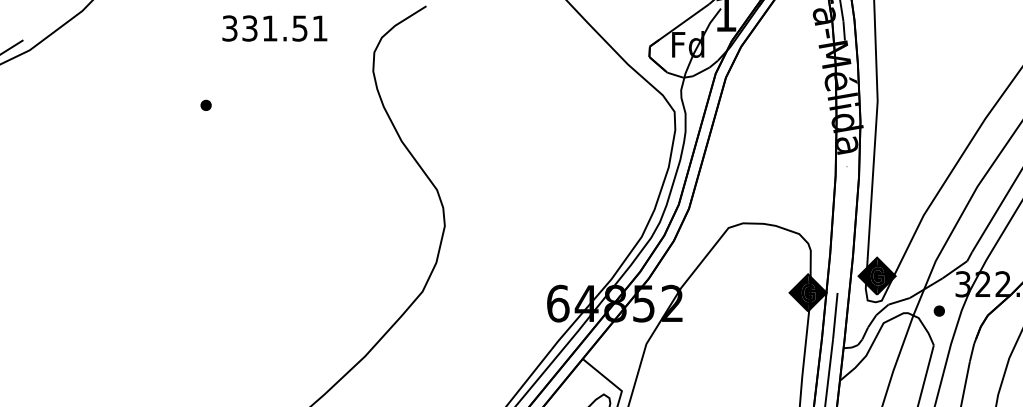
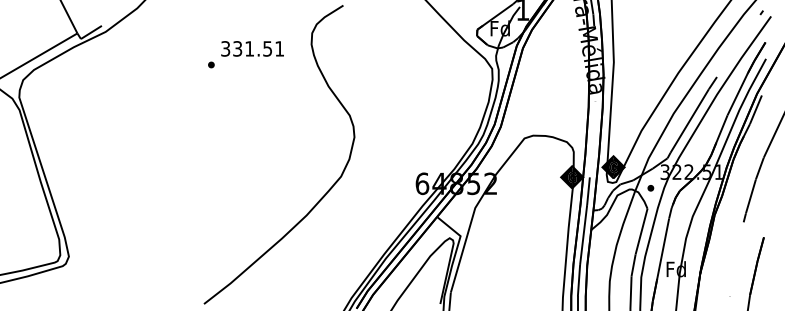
text: (274, 27) -> (252, 48), moved

